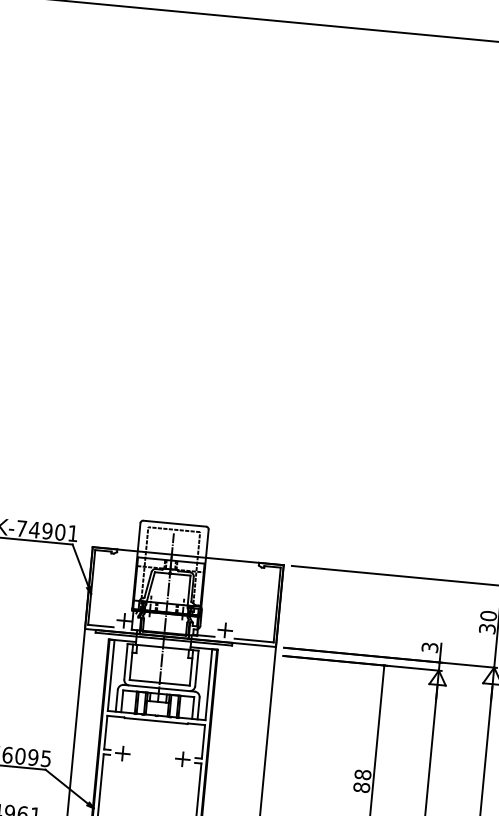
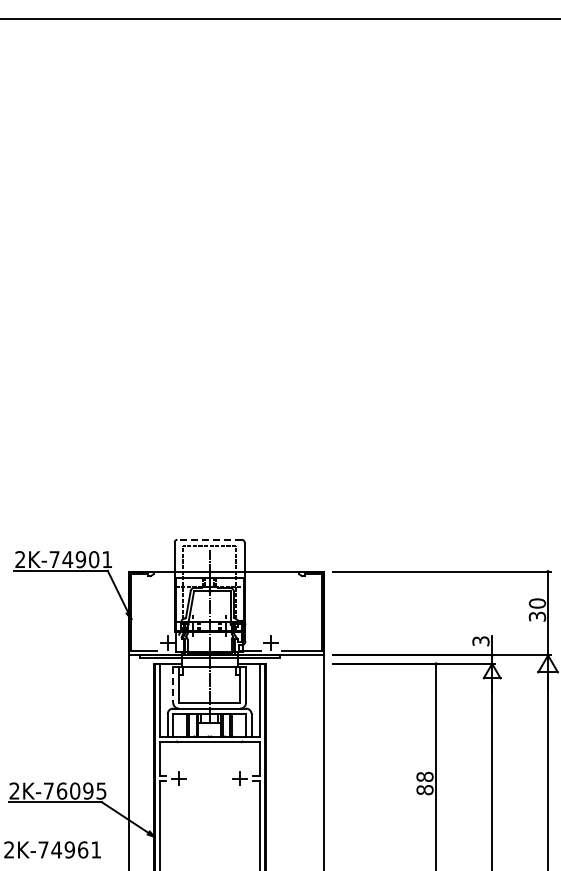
line: (174, 523) -> (209, 539), solid -> dashed
line: (126, 662) -> (173, 685), solid -> dashed

